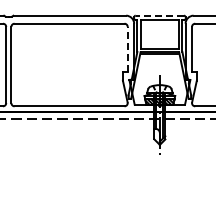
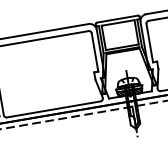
line: (159, 15) -> (117, 19), dashed -> solid
line: (127, 49) -> (94, 52), dashed -> solid

